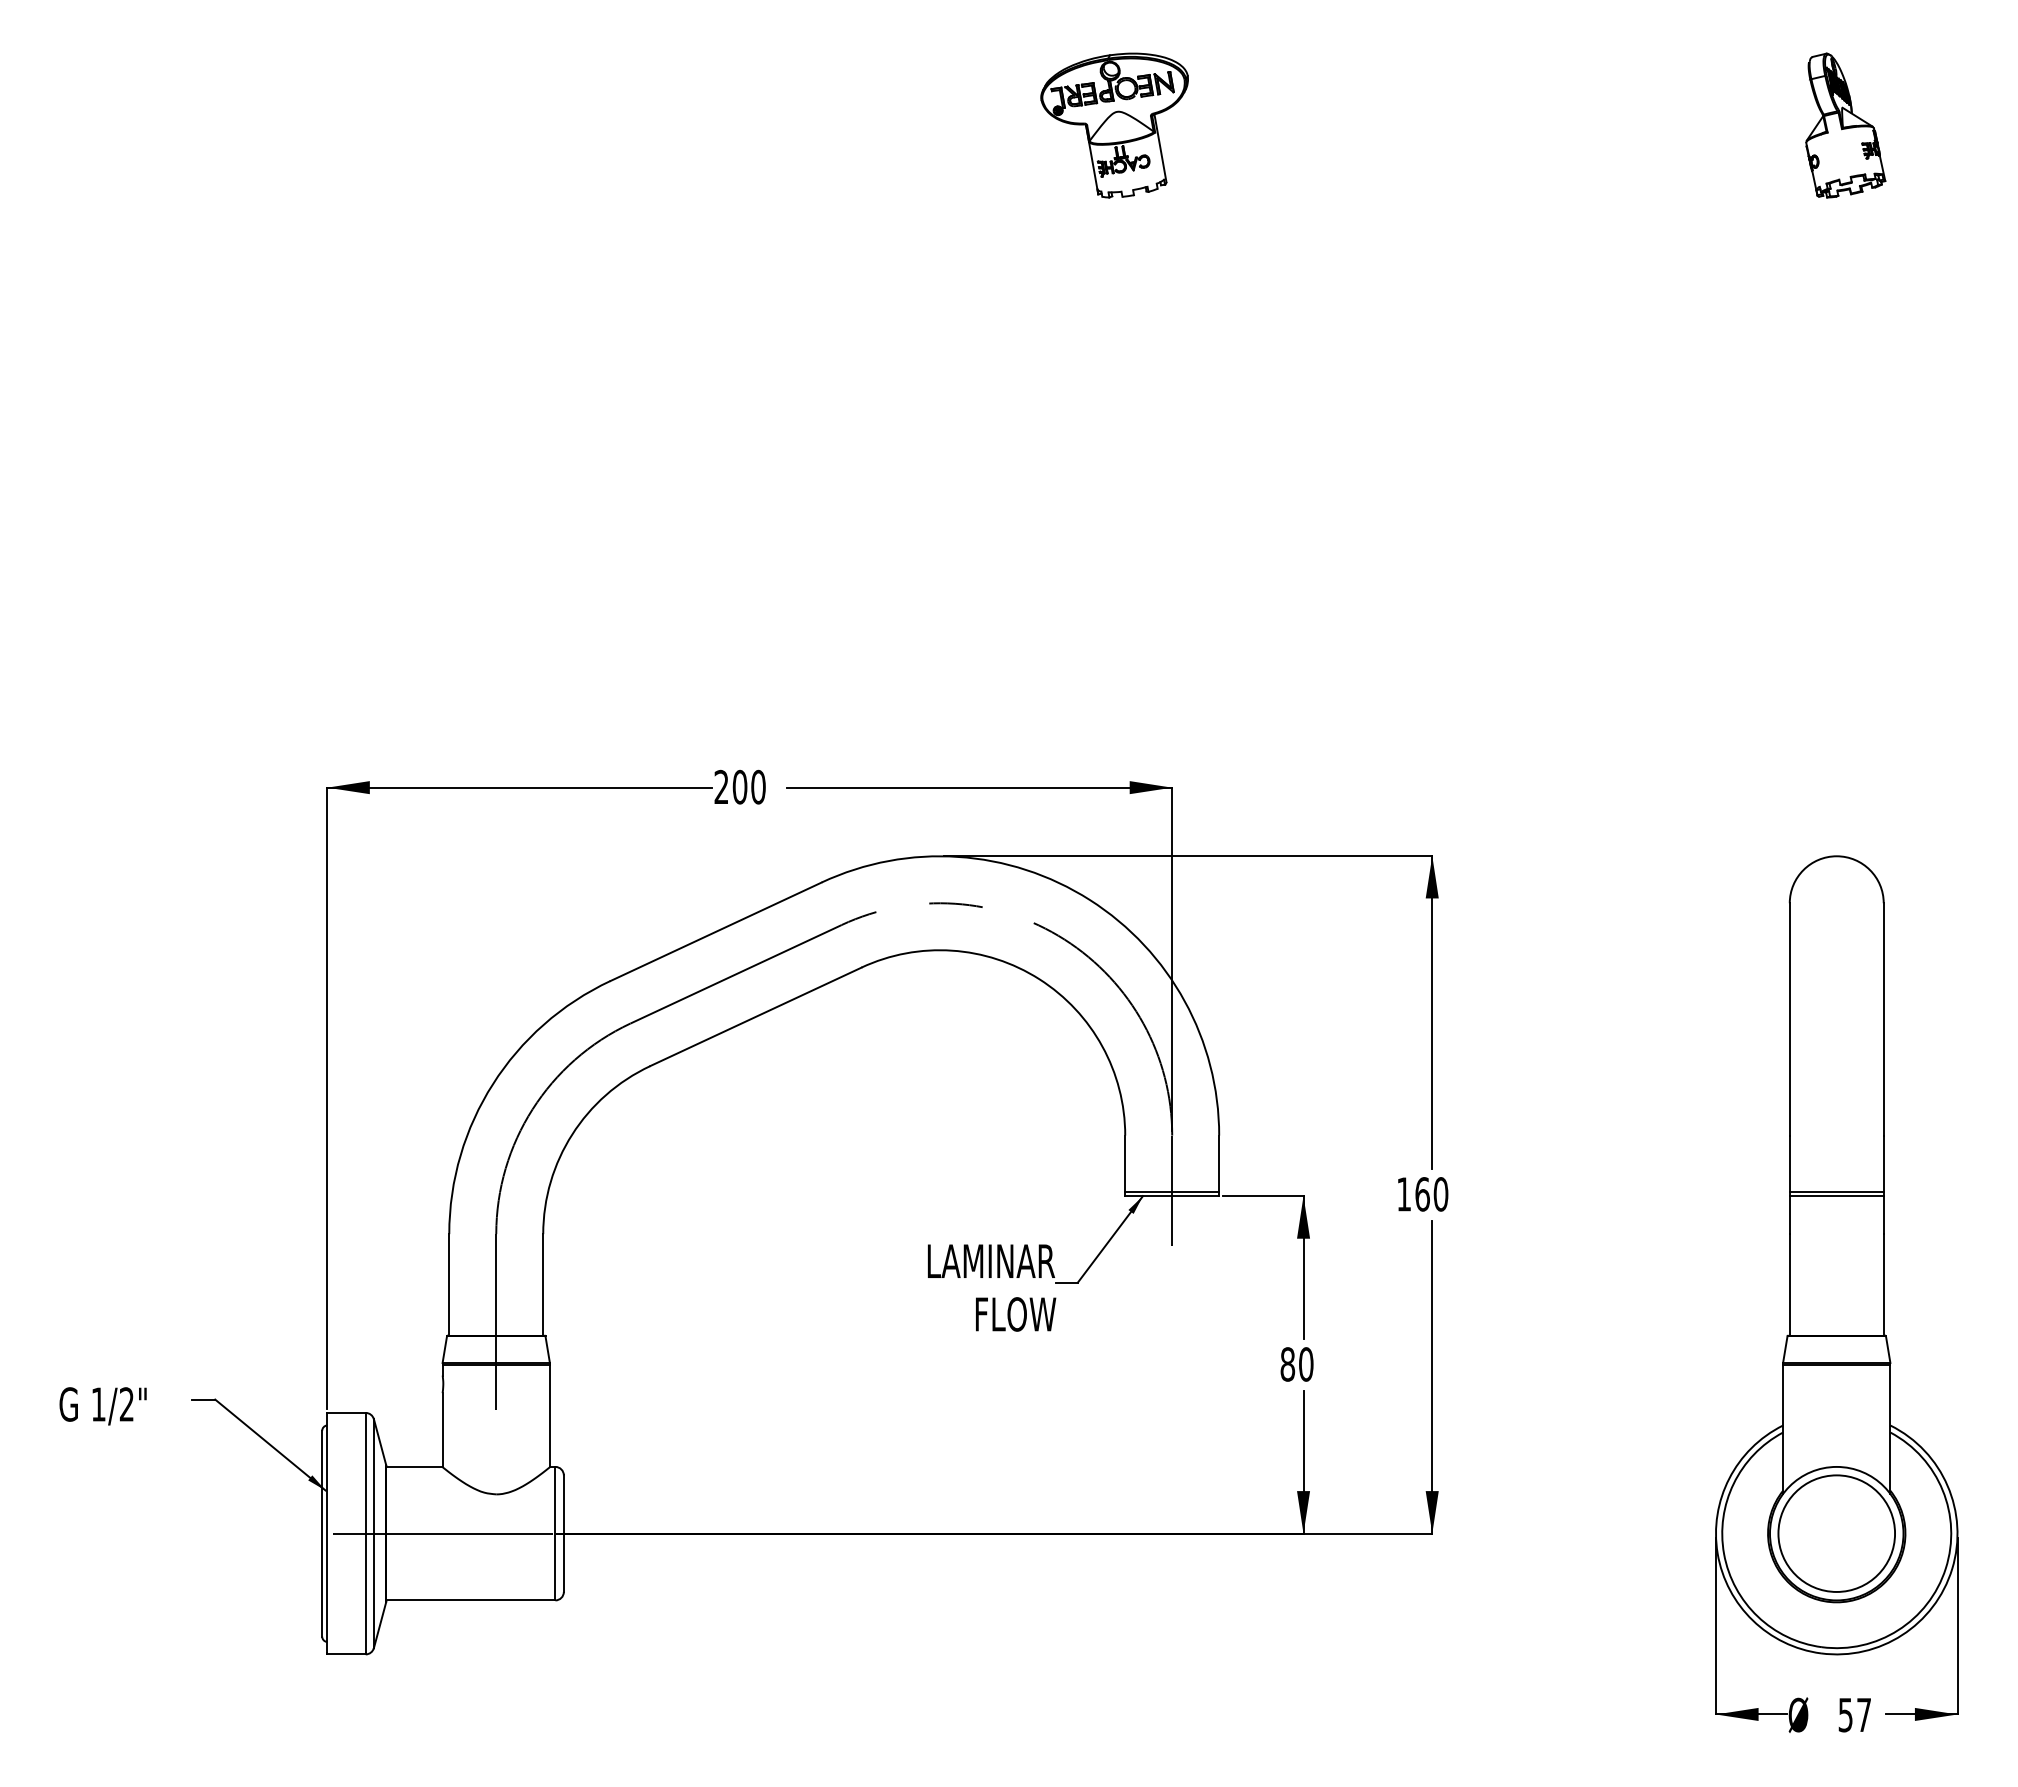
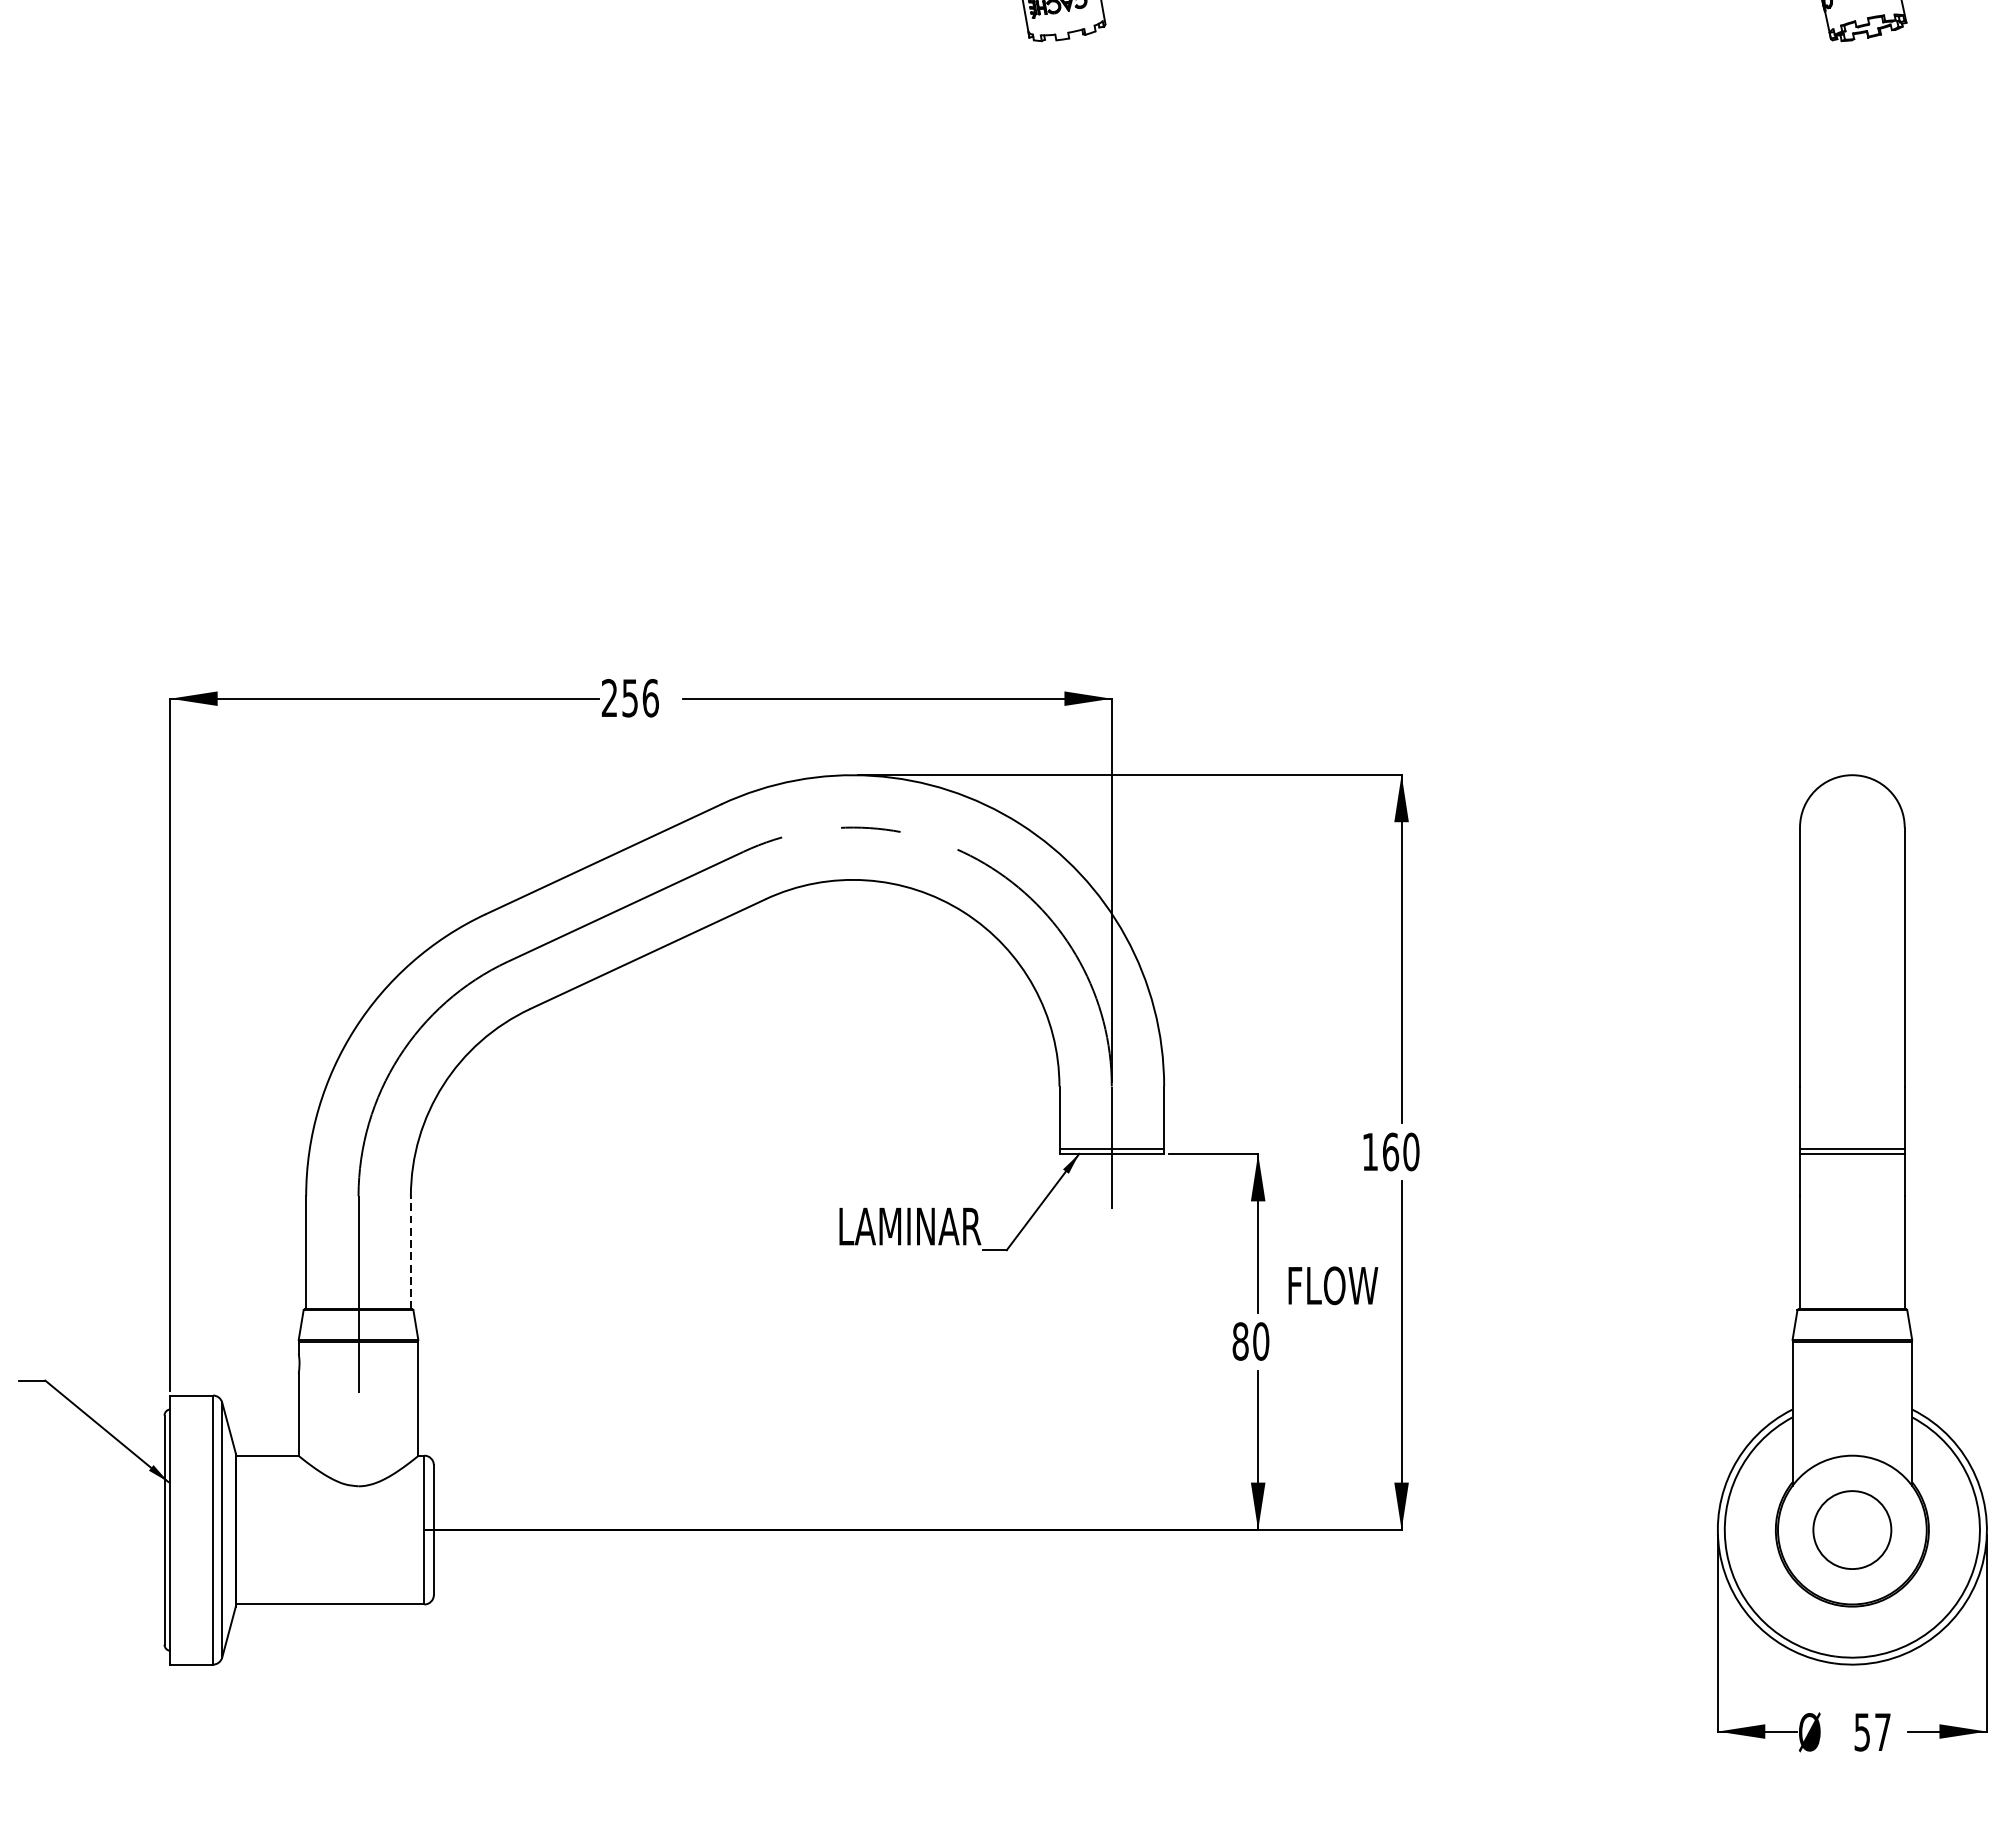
text: (748, 786) -> (639, 697), 200 -> 256
line: (543, 1284) -> (411, 1252), solid -> dashed
text: (1016, 1314) -> (1333, 1285), moved
line: (442, 1533) -> (298, 1529), removed
circle: (1836, 1533) -> (1852, 1529), size x0.6

